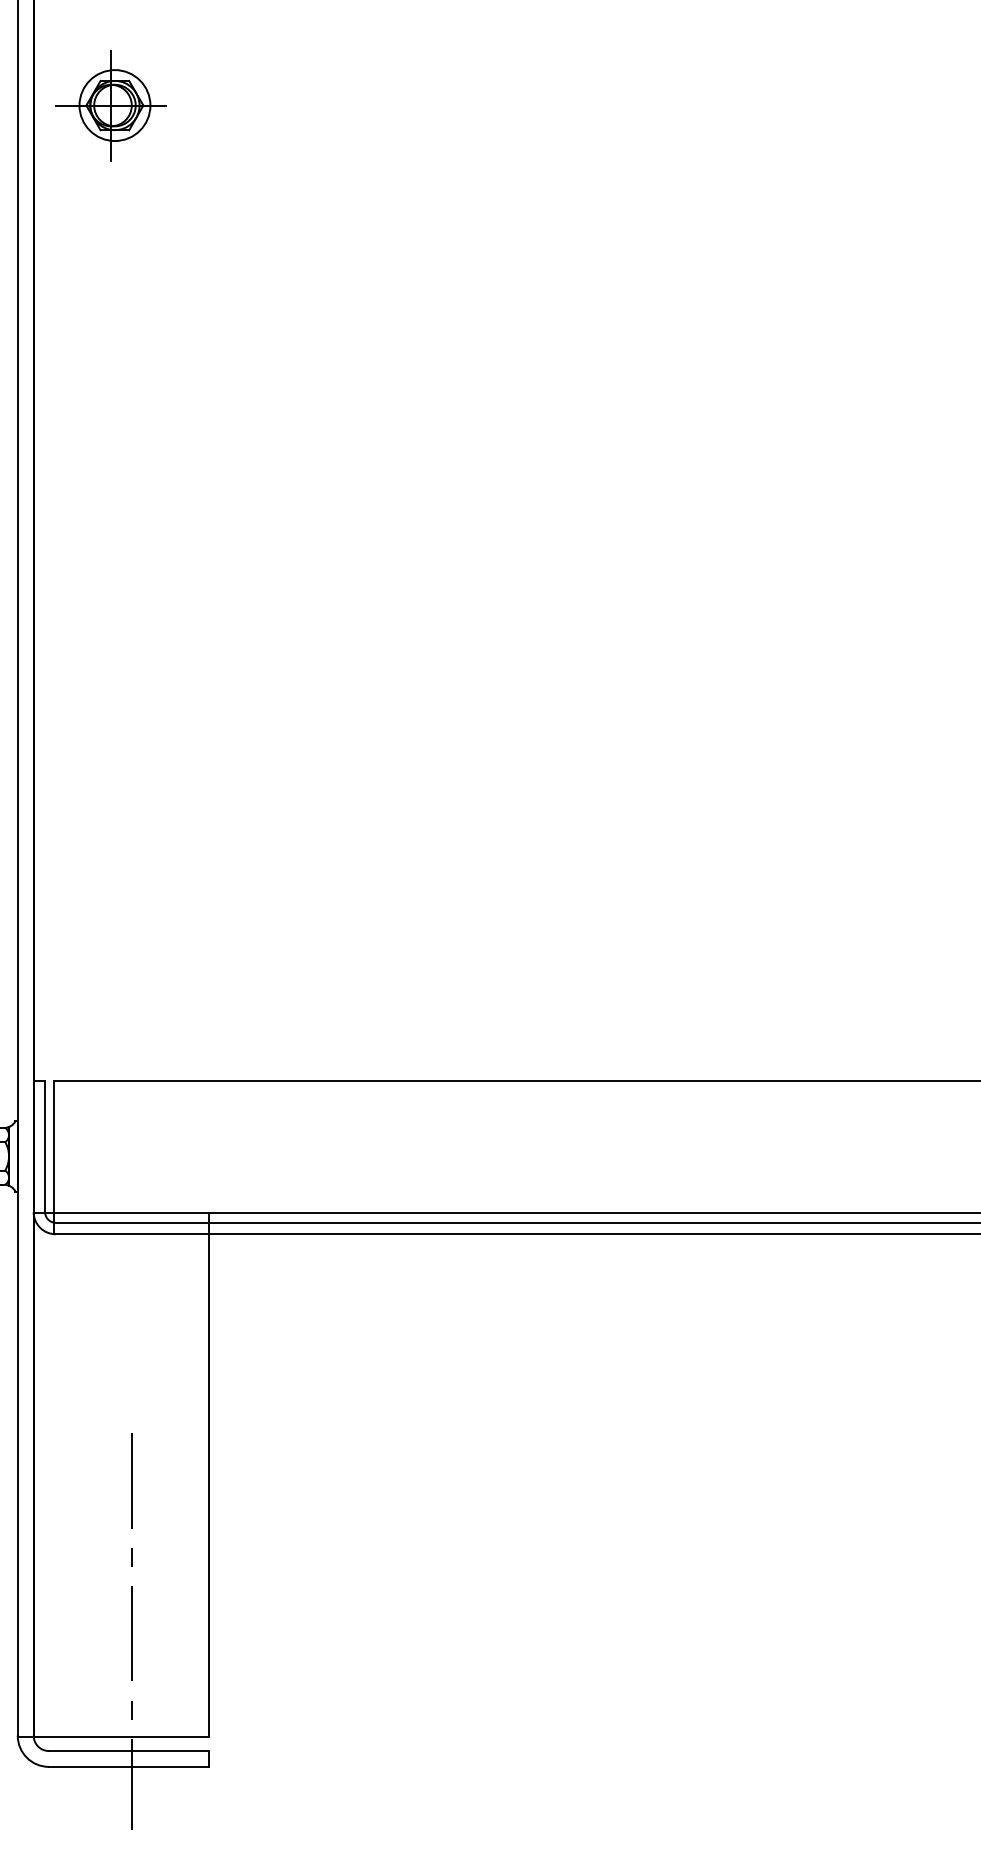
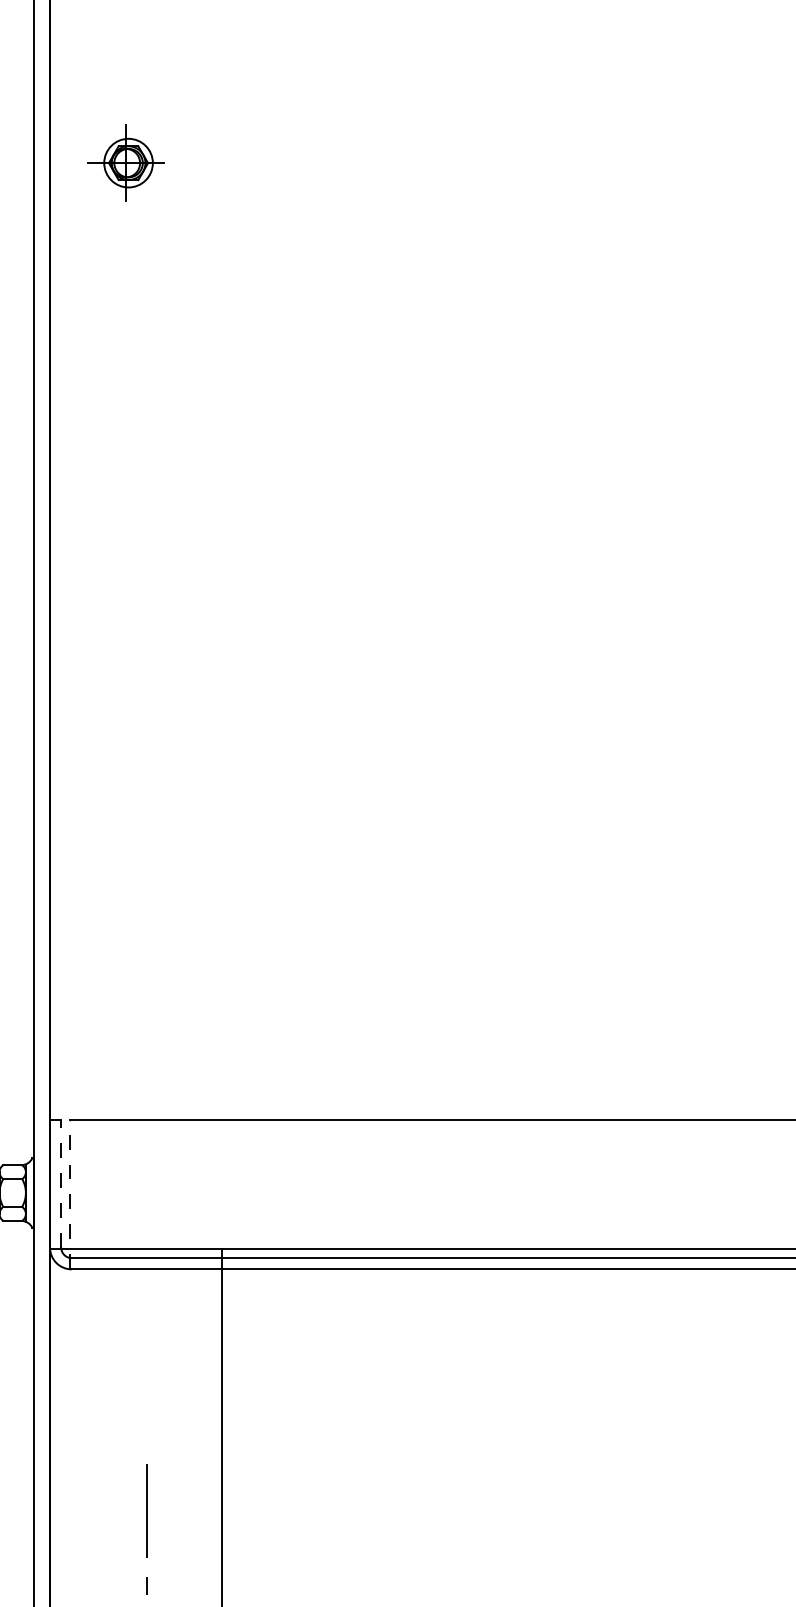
part: (110, 105) -> (125, 162), size x0.7
line: (45, 1146) -> (61, 1183), solid -> dashed
line: (53, 1157) -> (69, 1194), solid -> dashed

